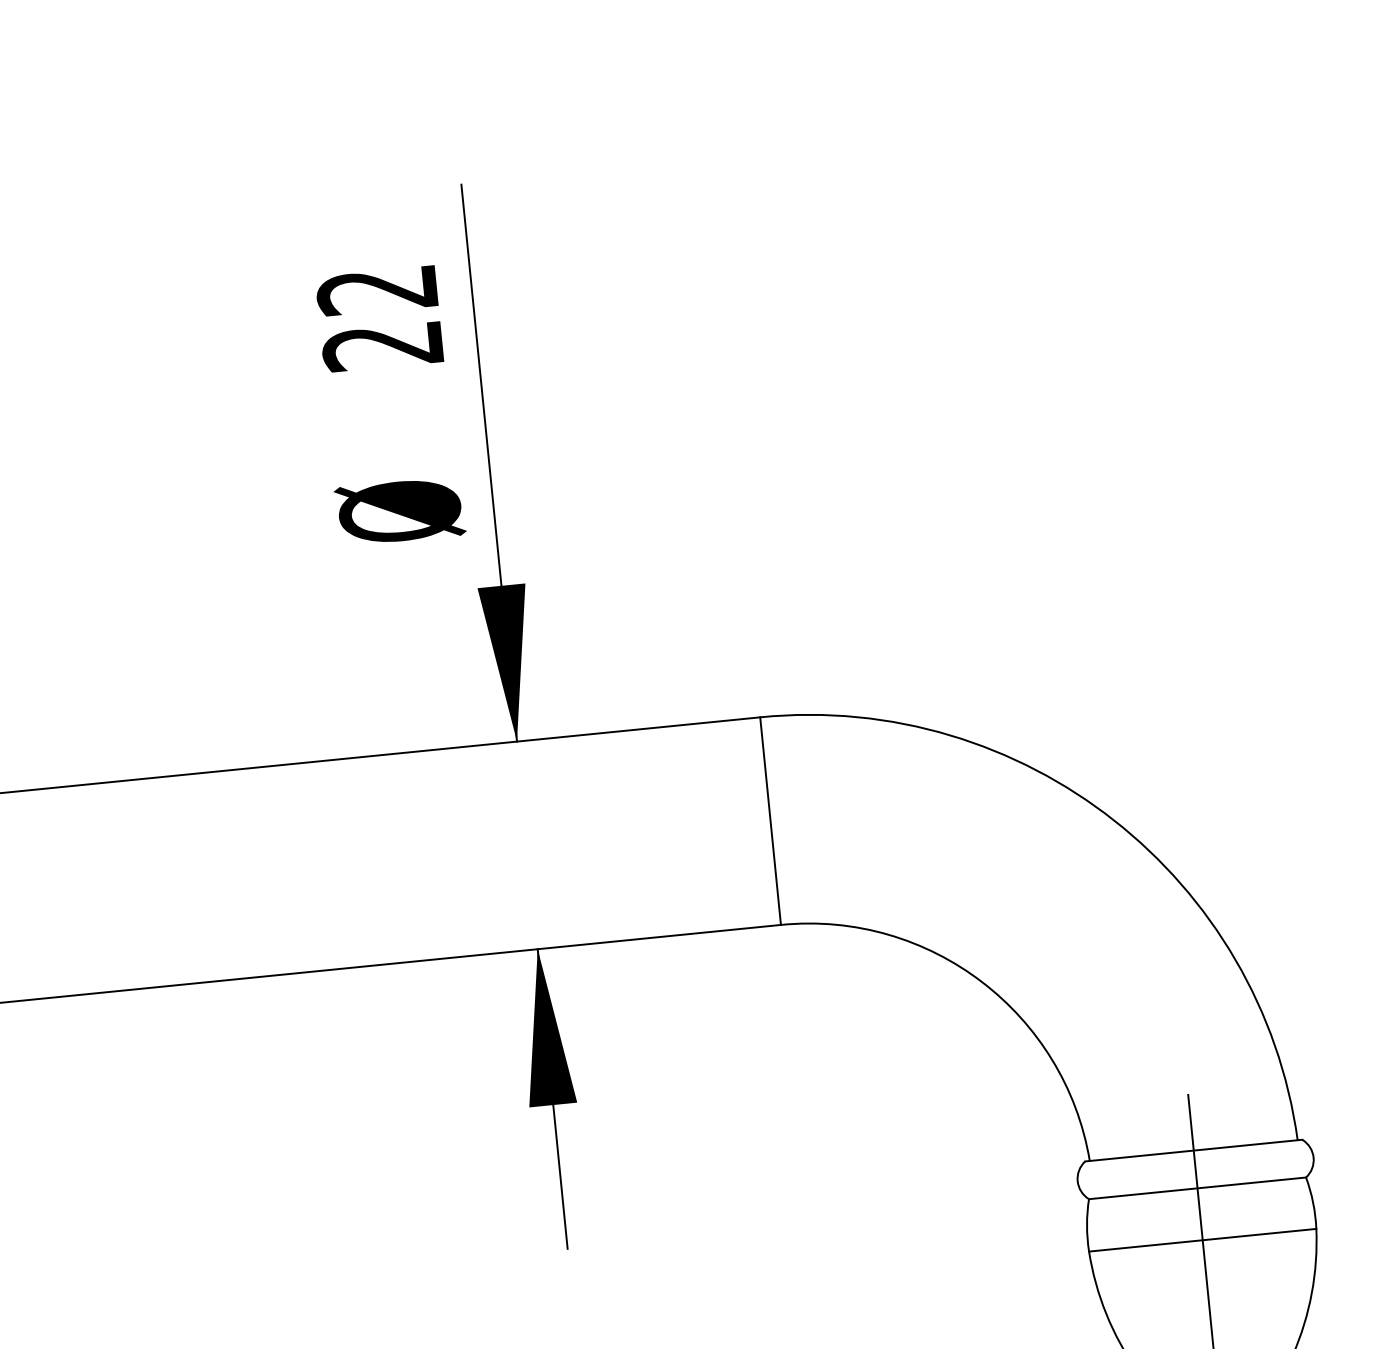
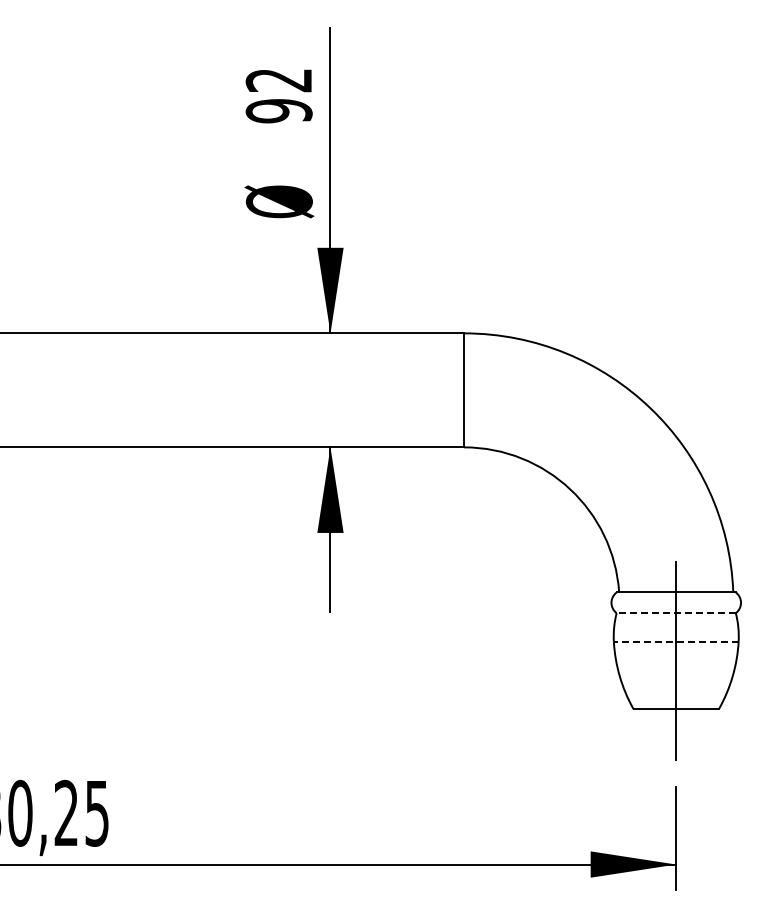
text: (382, 347) -> (278, 111), 22 -> 92
line: (1198, 1188) -> (676, 613), solid -> dashed
line: (1201, 1240) -> (675, 641), solid -> dashed

